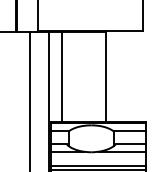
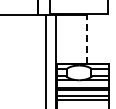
line: (62, 75) -> (63, 38), removed
line: (106, 75) -> (87, 38), solid -> dashed

